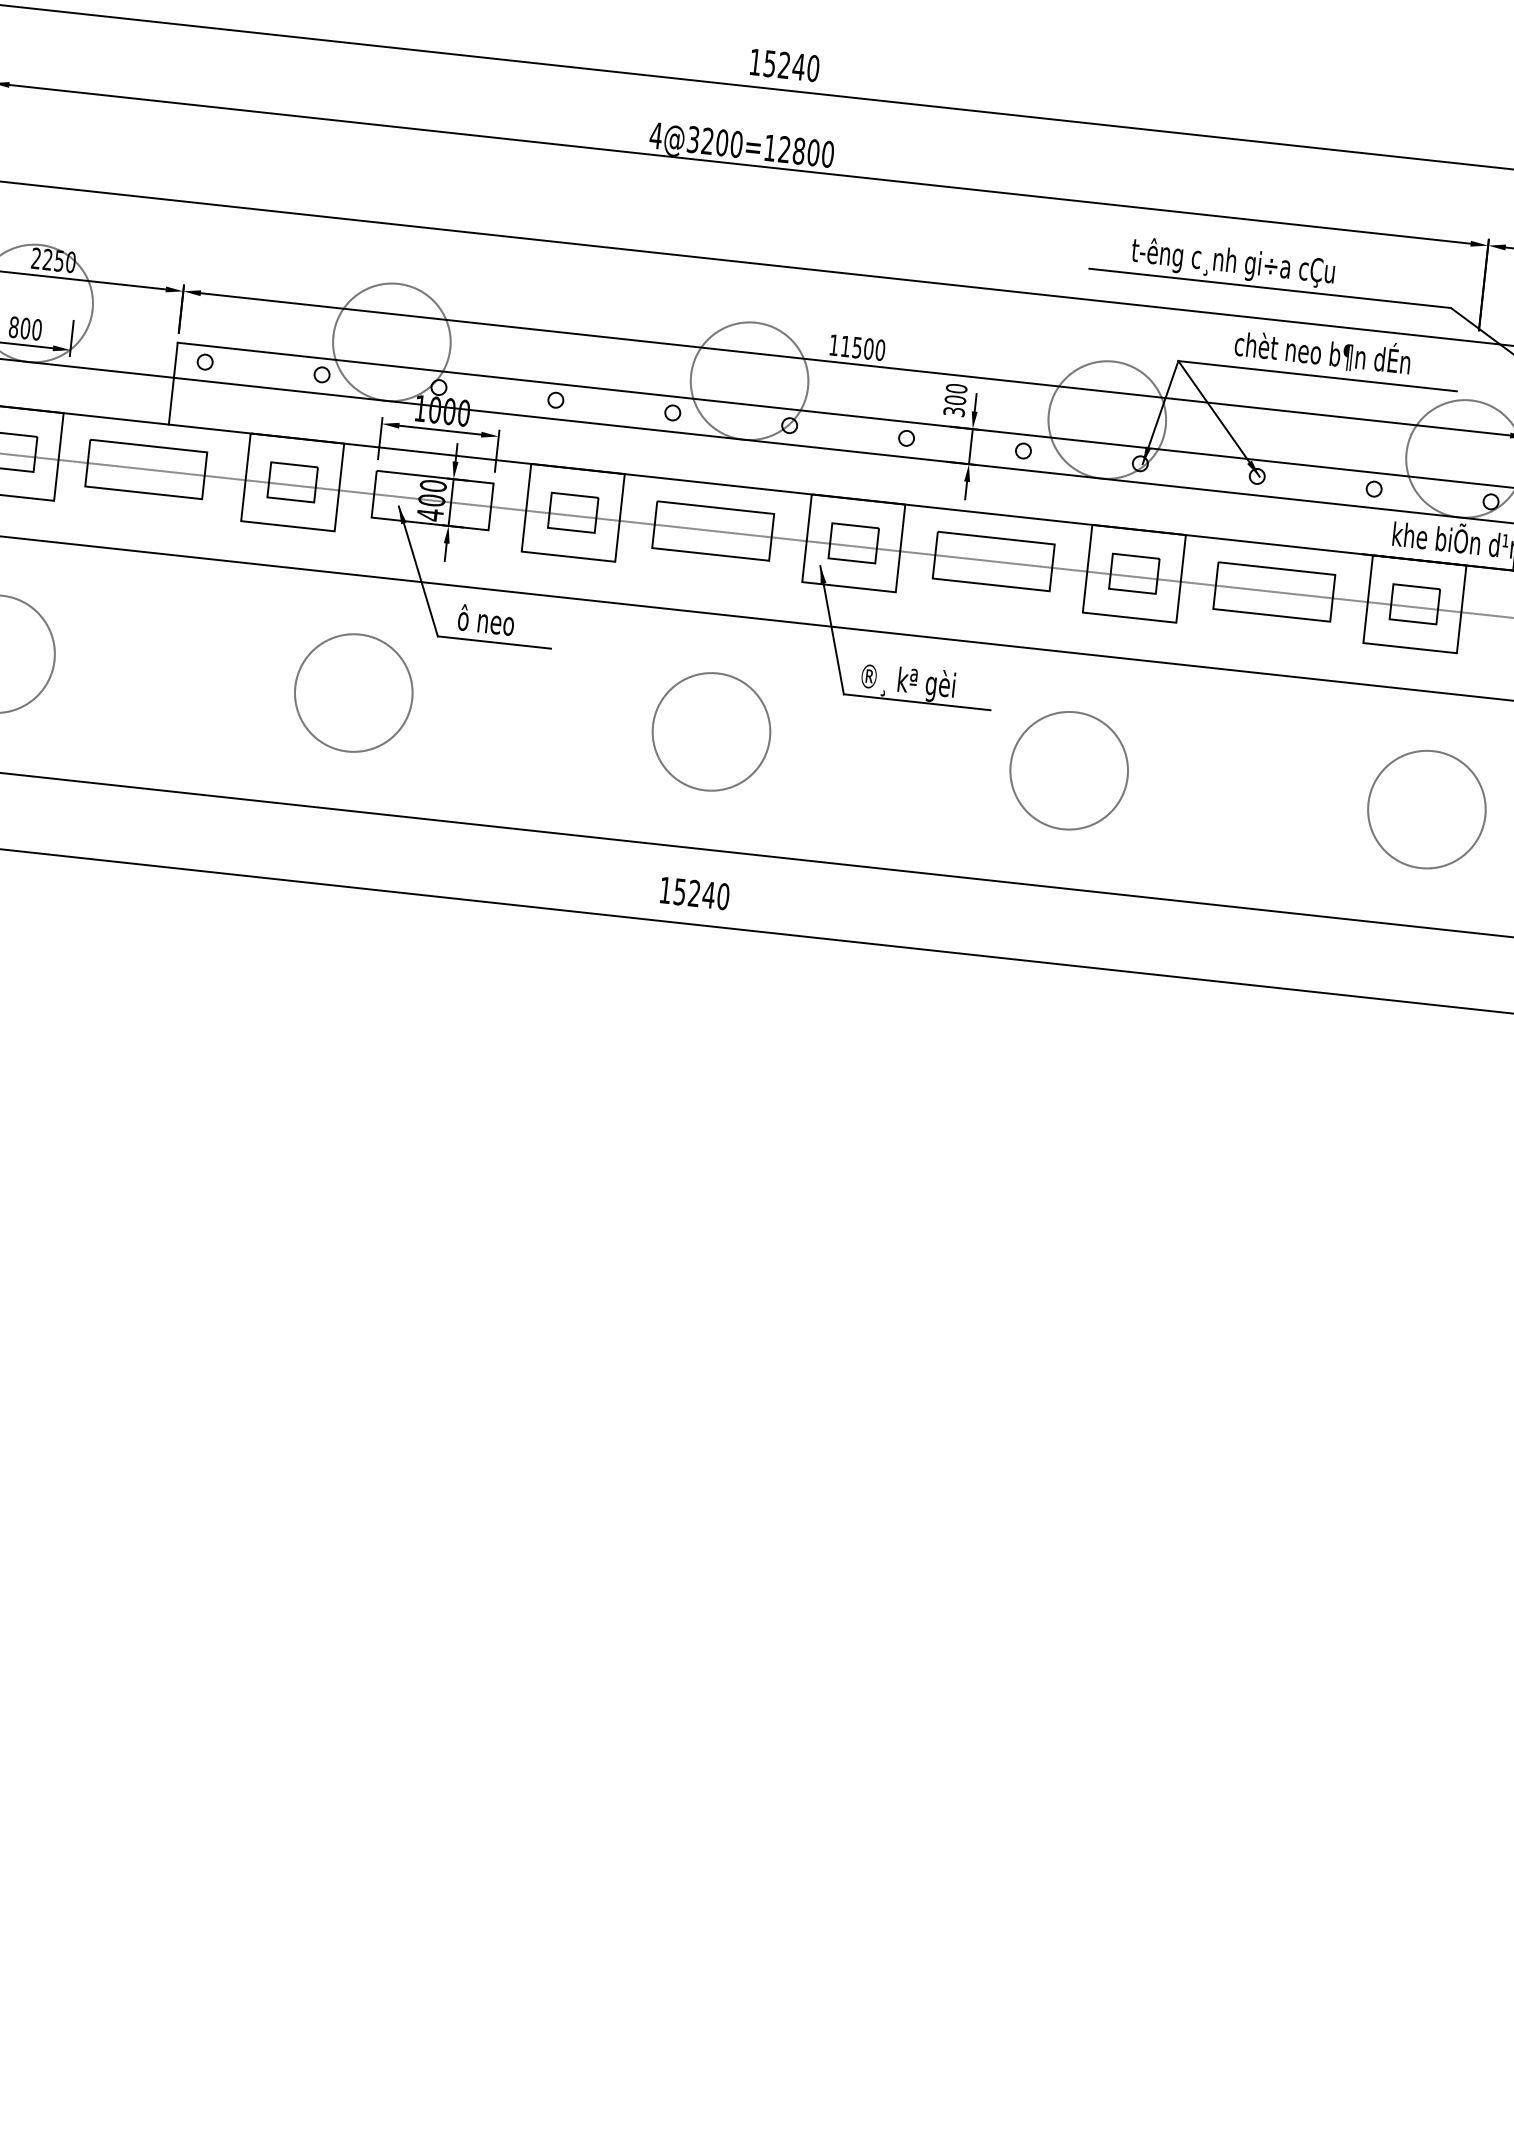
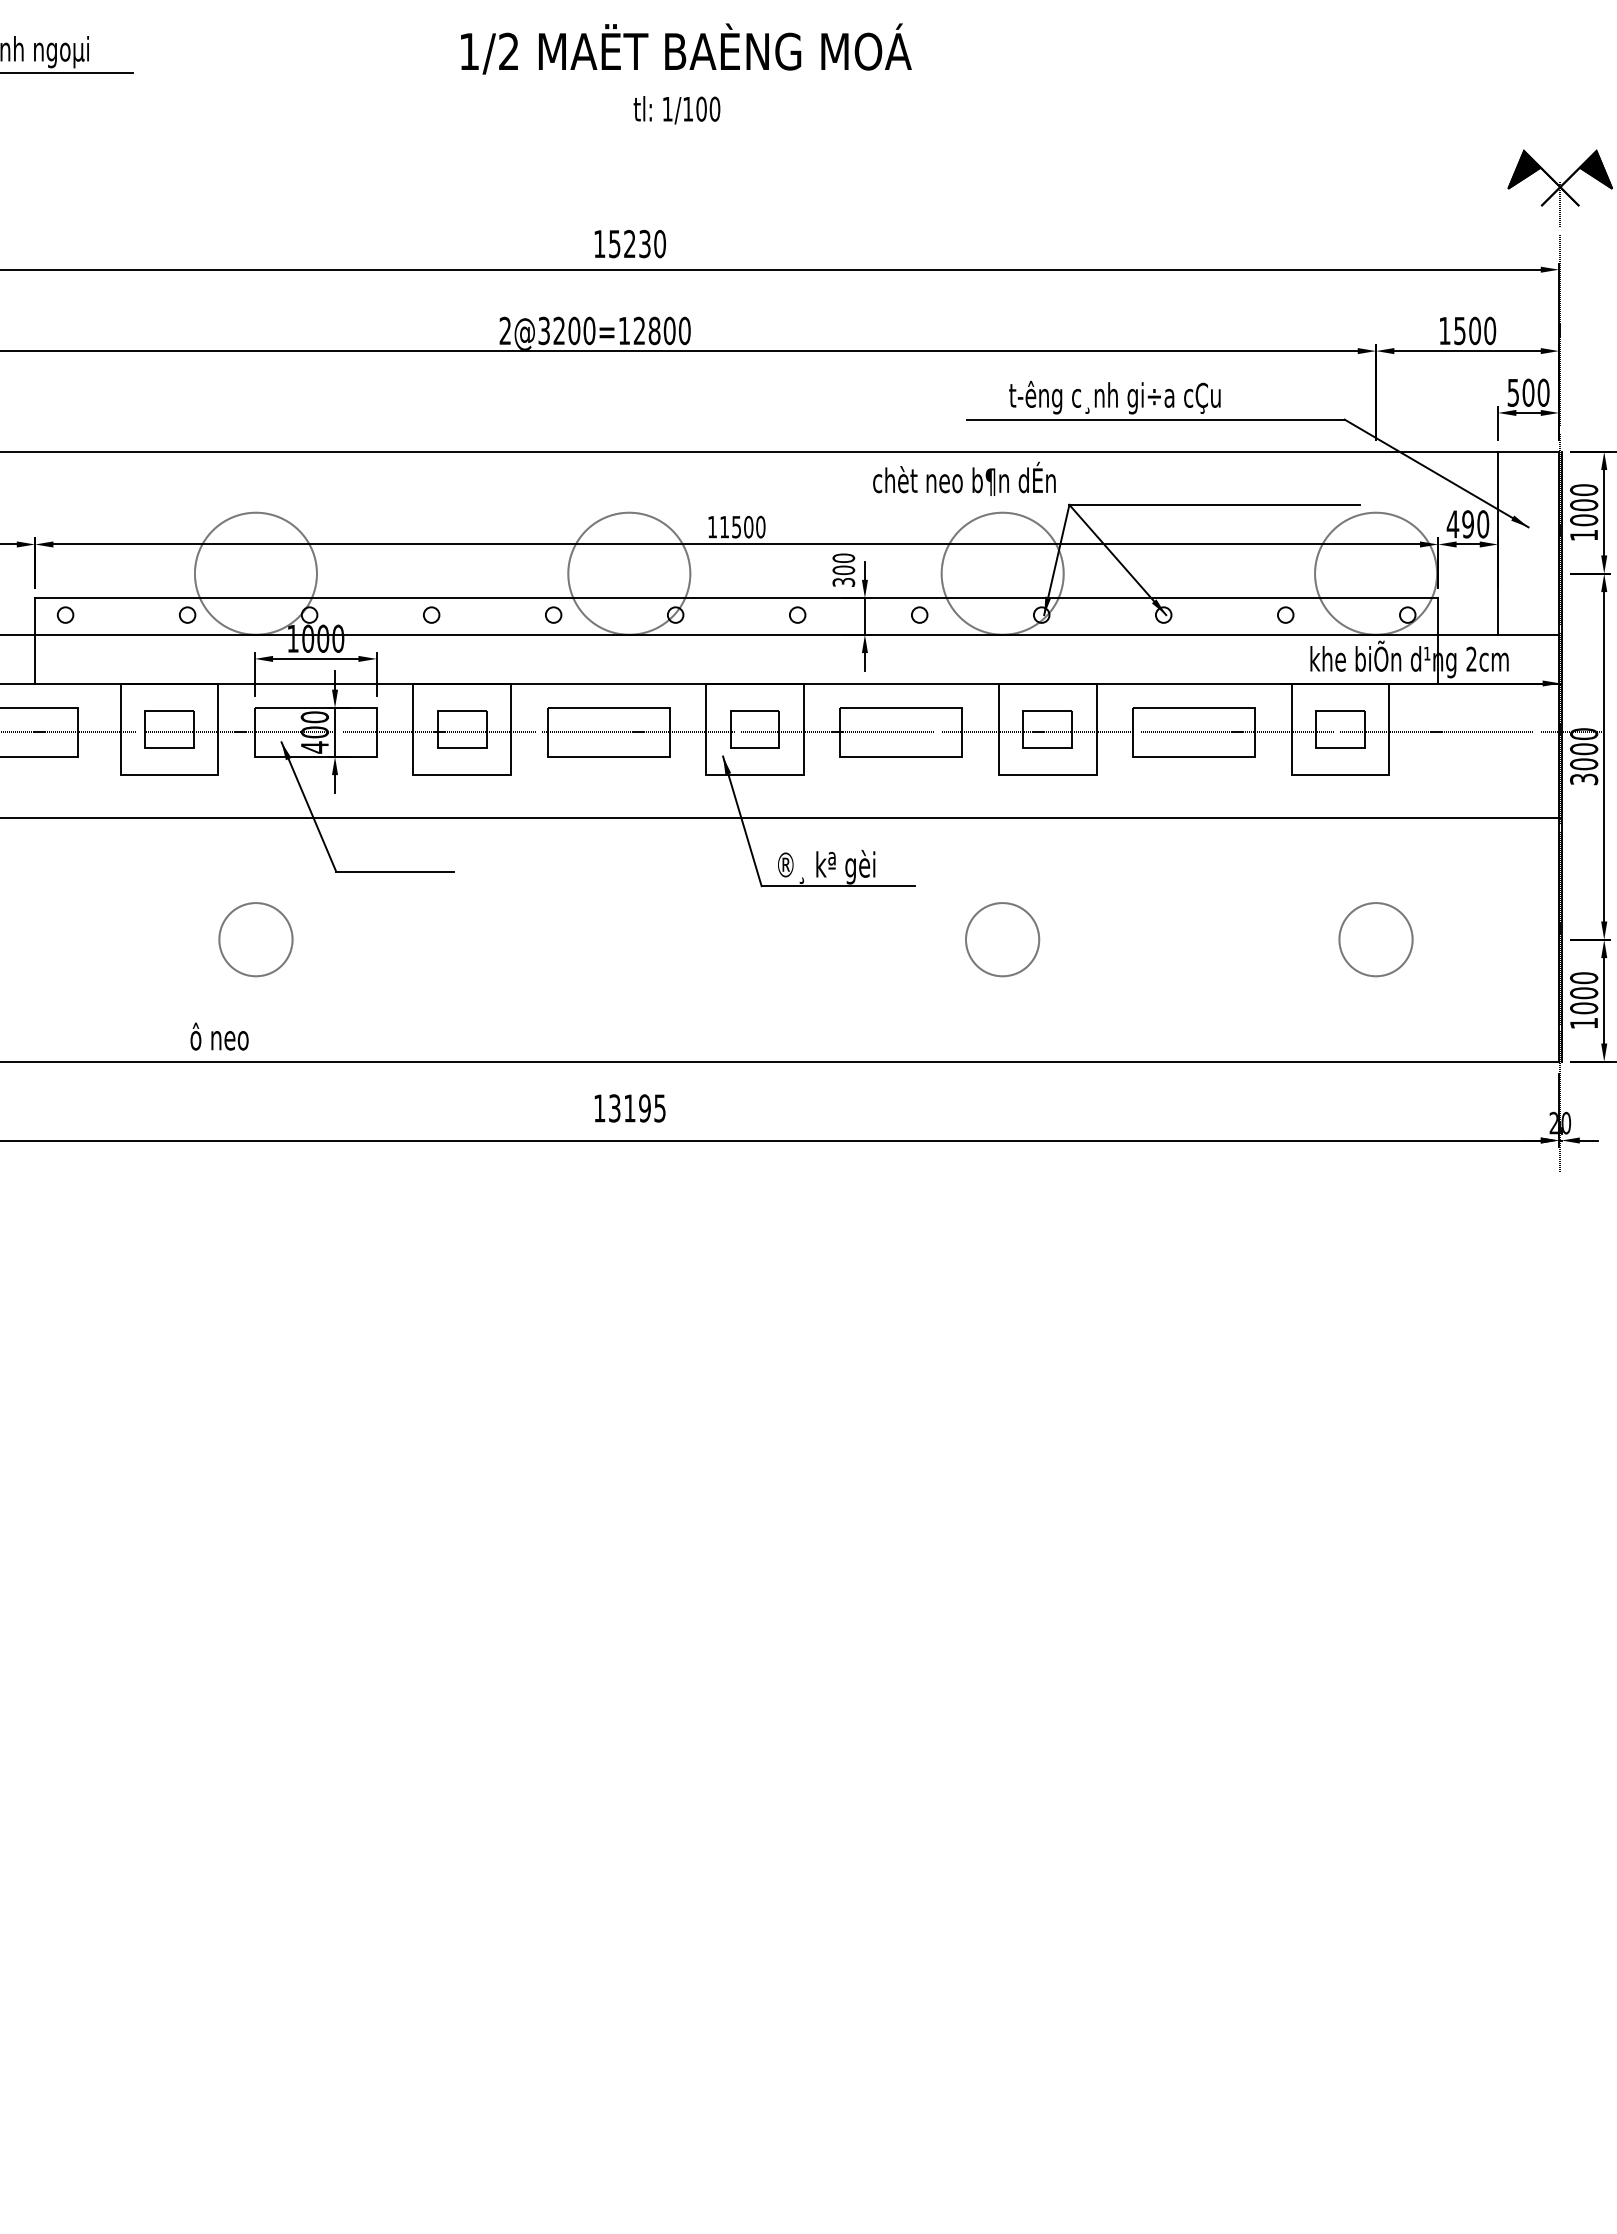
text: (798, 66) -> (644, 243), 15240 -> 15230
text: (656, 135) -> (505, 330), 4@3200=12800 -> 2@3200=12800
text: (1323, 351) -> (964, 478), moved
text: (486, 619) -> (219, 1036), moved
part: (353, 692) -> (255, 939), size x0.6
part: (711, 731) -> (629, 939), removed
part: (1069, 770) -> (1002, 939), size x0.6
part: (1426, 809) -> (1375, 939), size x0.6
text: (701, 894) -> (637, 1108), 15240 -> 13195

